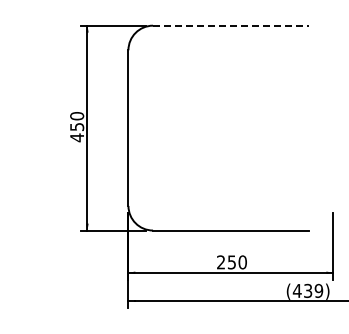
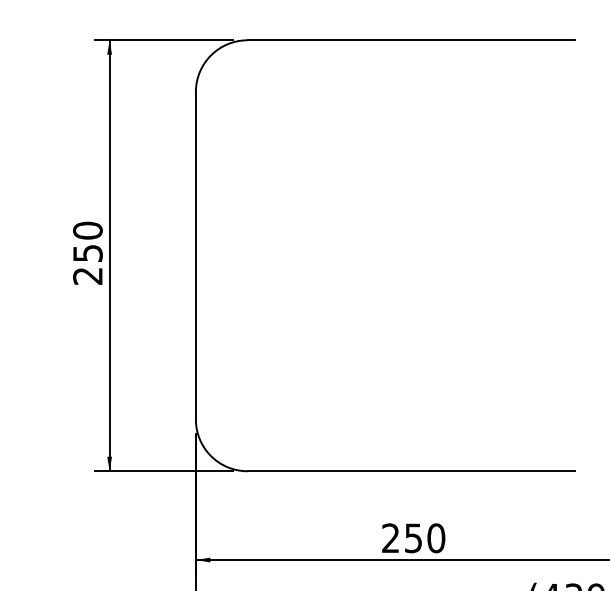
line: (230, 25) -> (410, 39), dashed -> solid
text: (76, 137) -> (86, 275), 450 -> 250

